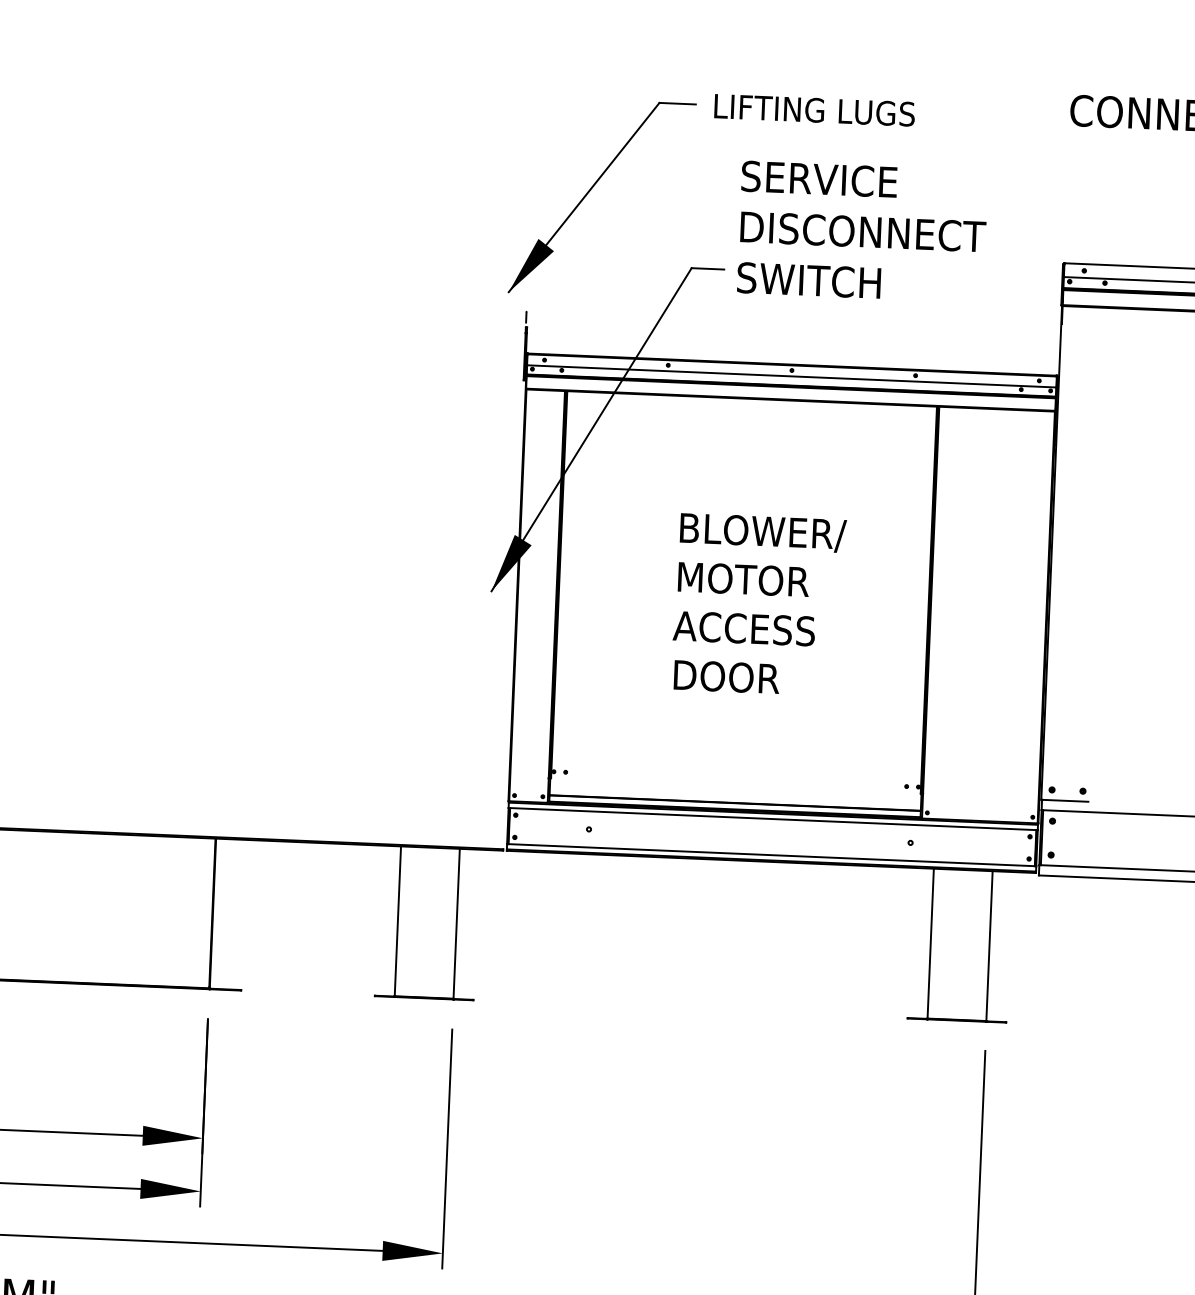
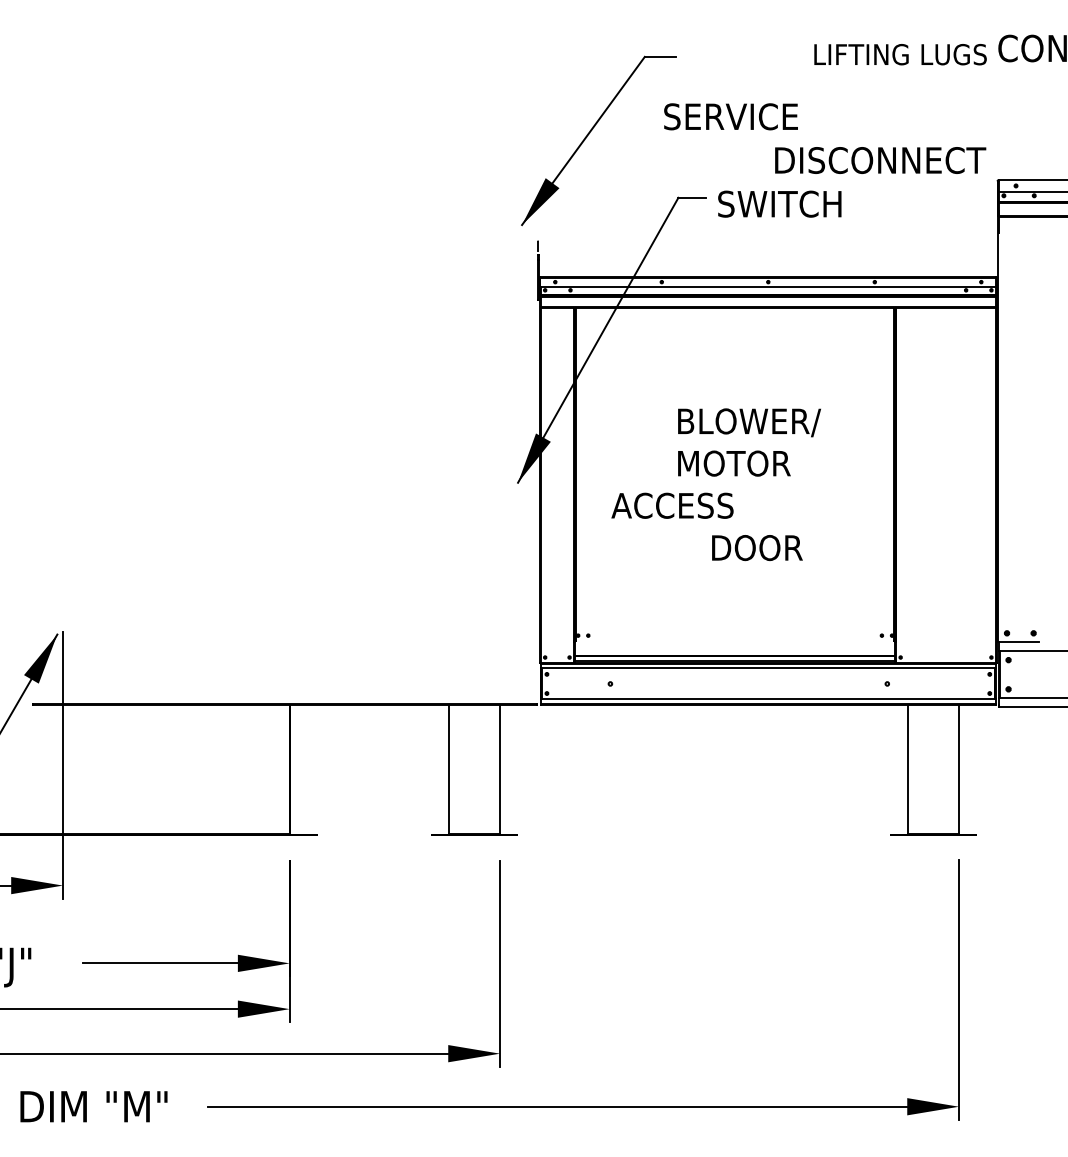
text: (814, 110) -> (900, 54), moved
text: (818, 178) -> (730, 116), moved
text: (863, 231) -> (880, 160), moved
text: (744, 628) -> (672, 505), moved
text: (726, 677) -> (757, 548), moved

